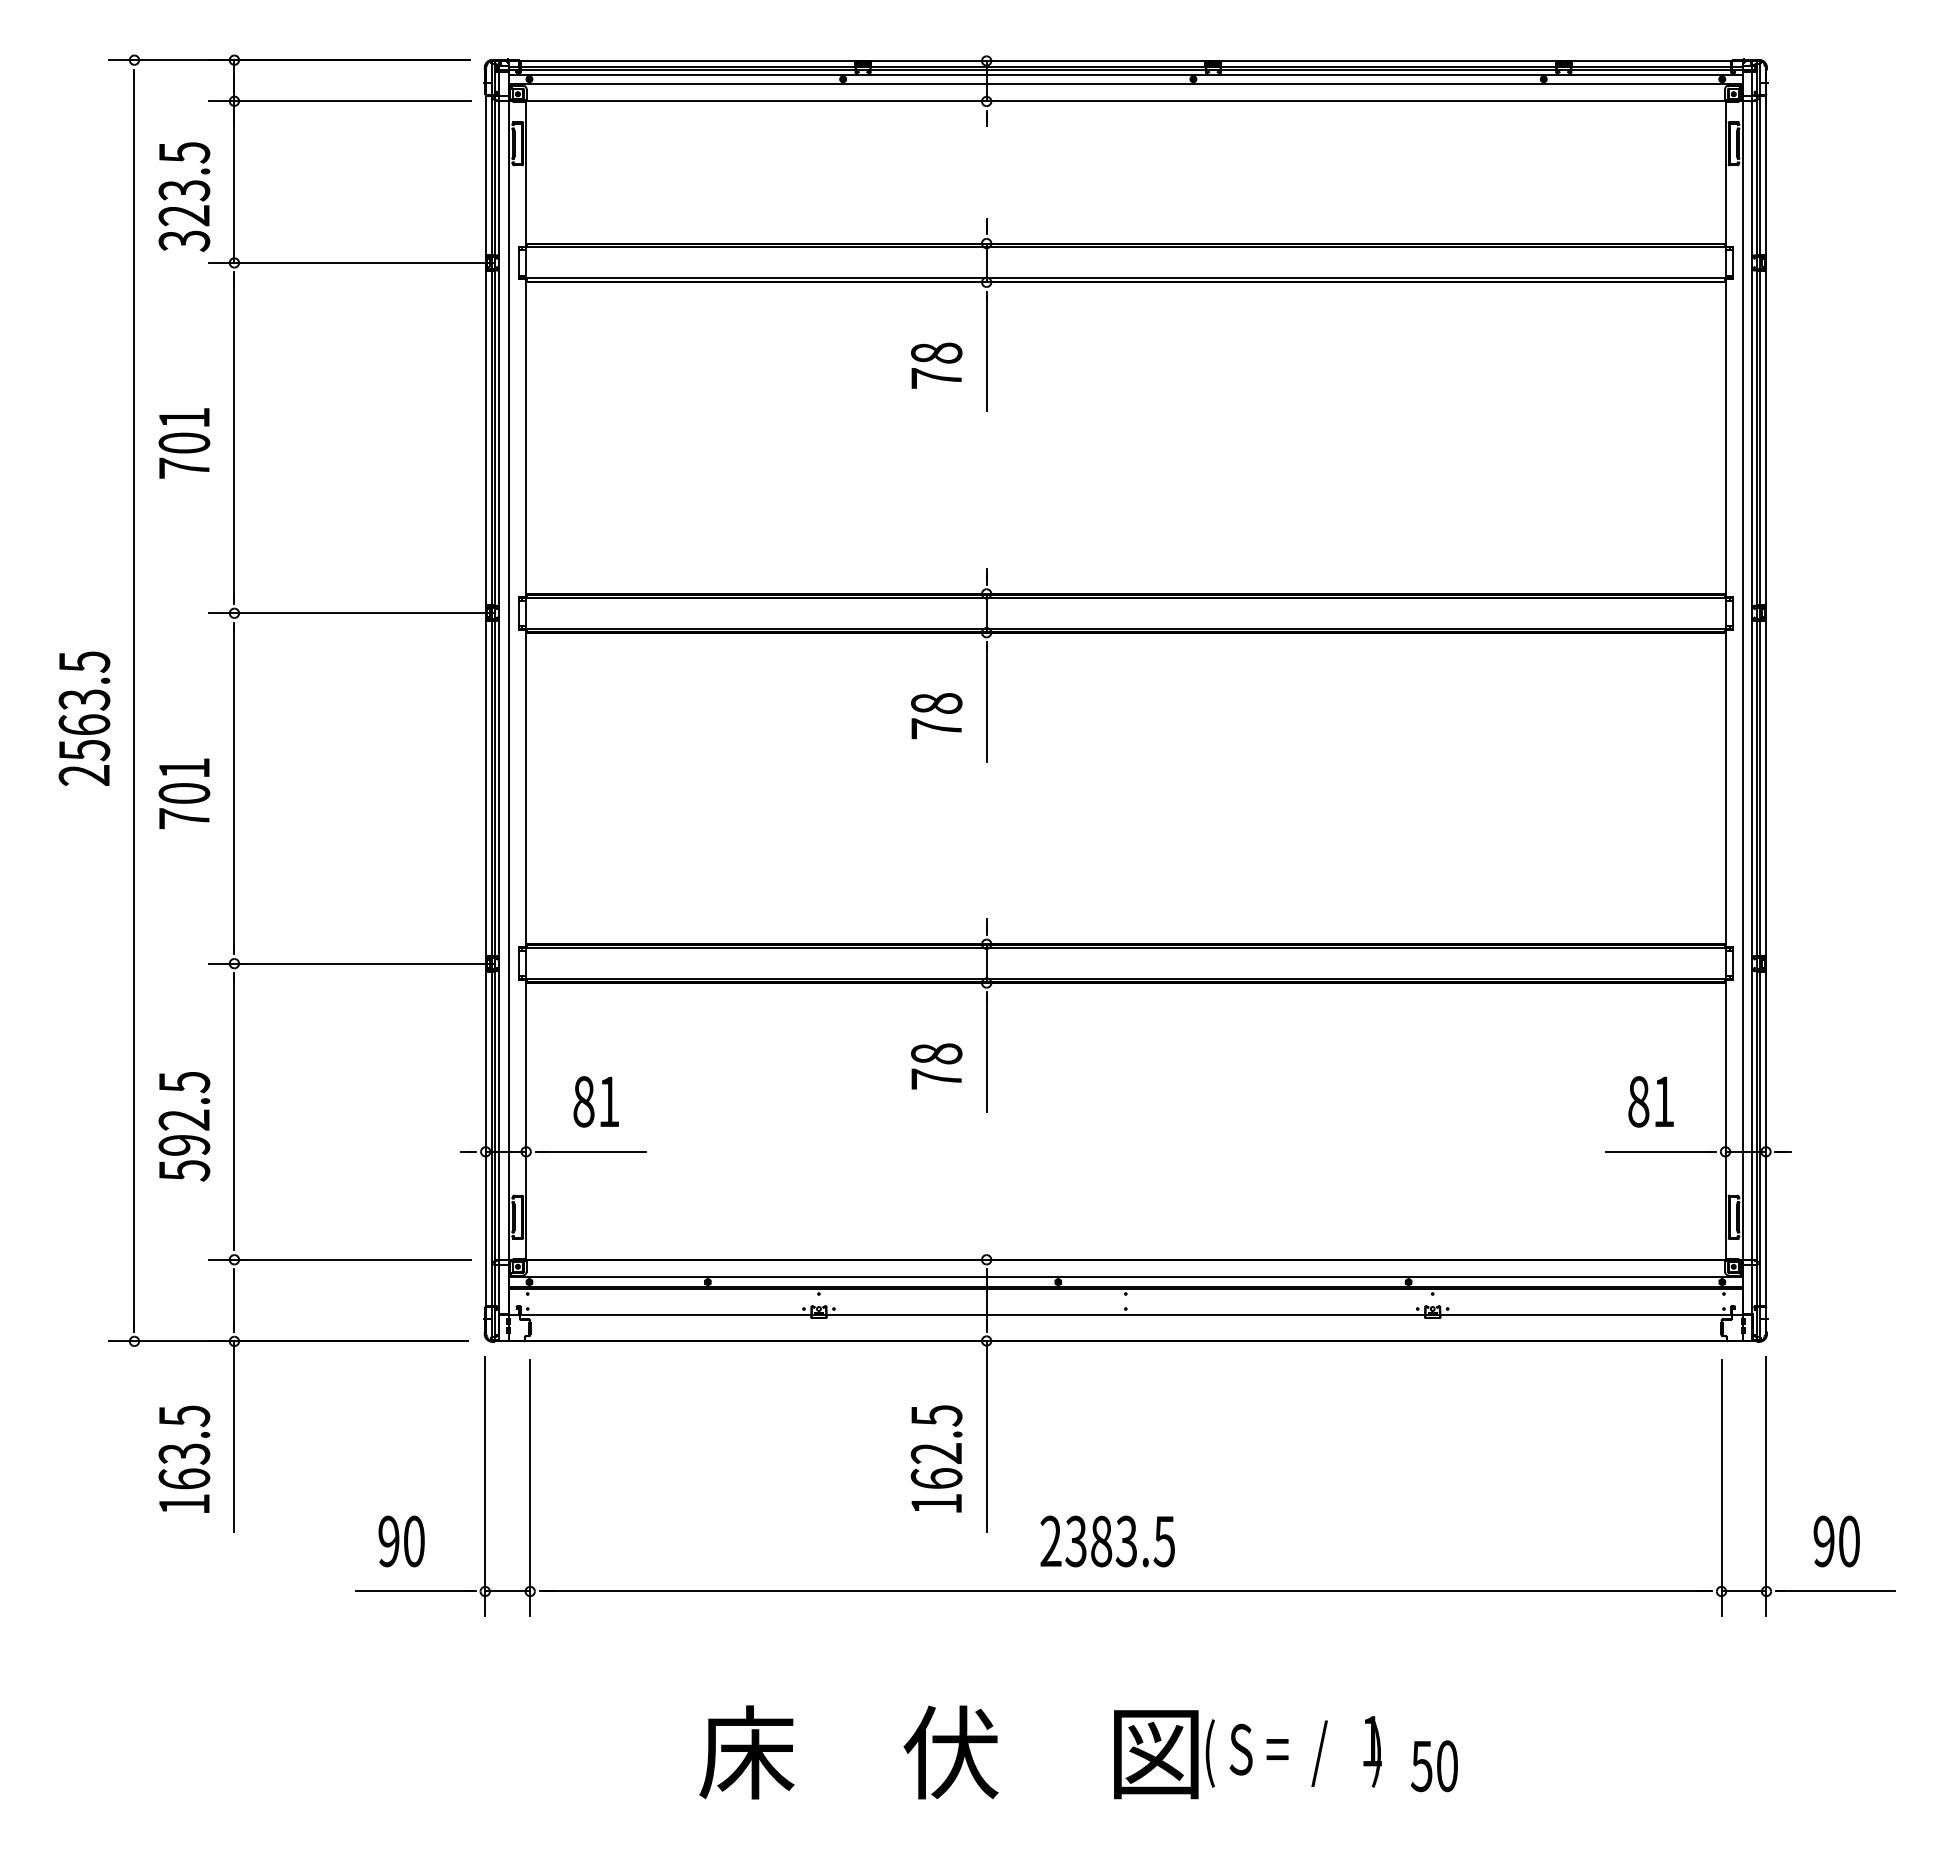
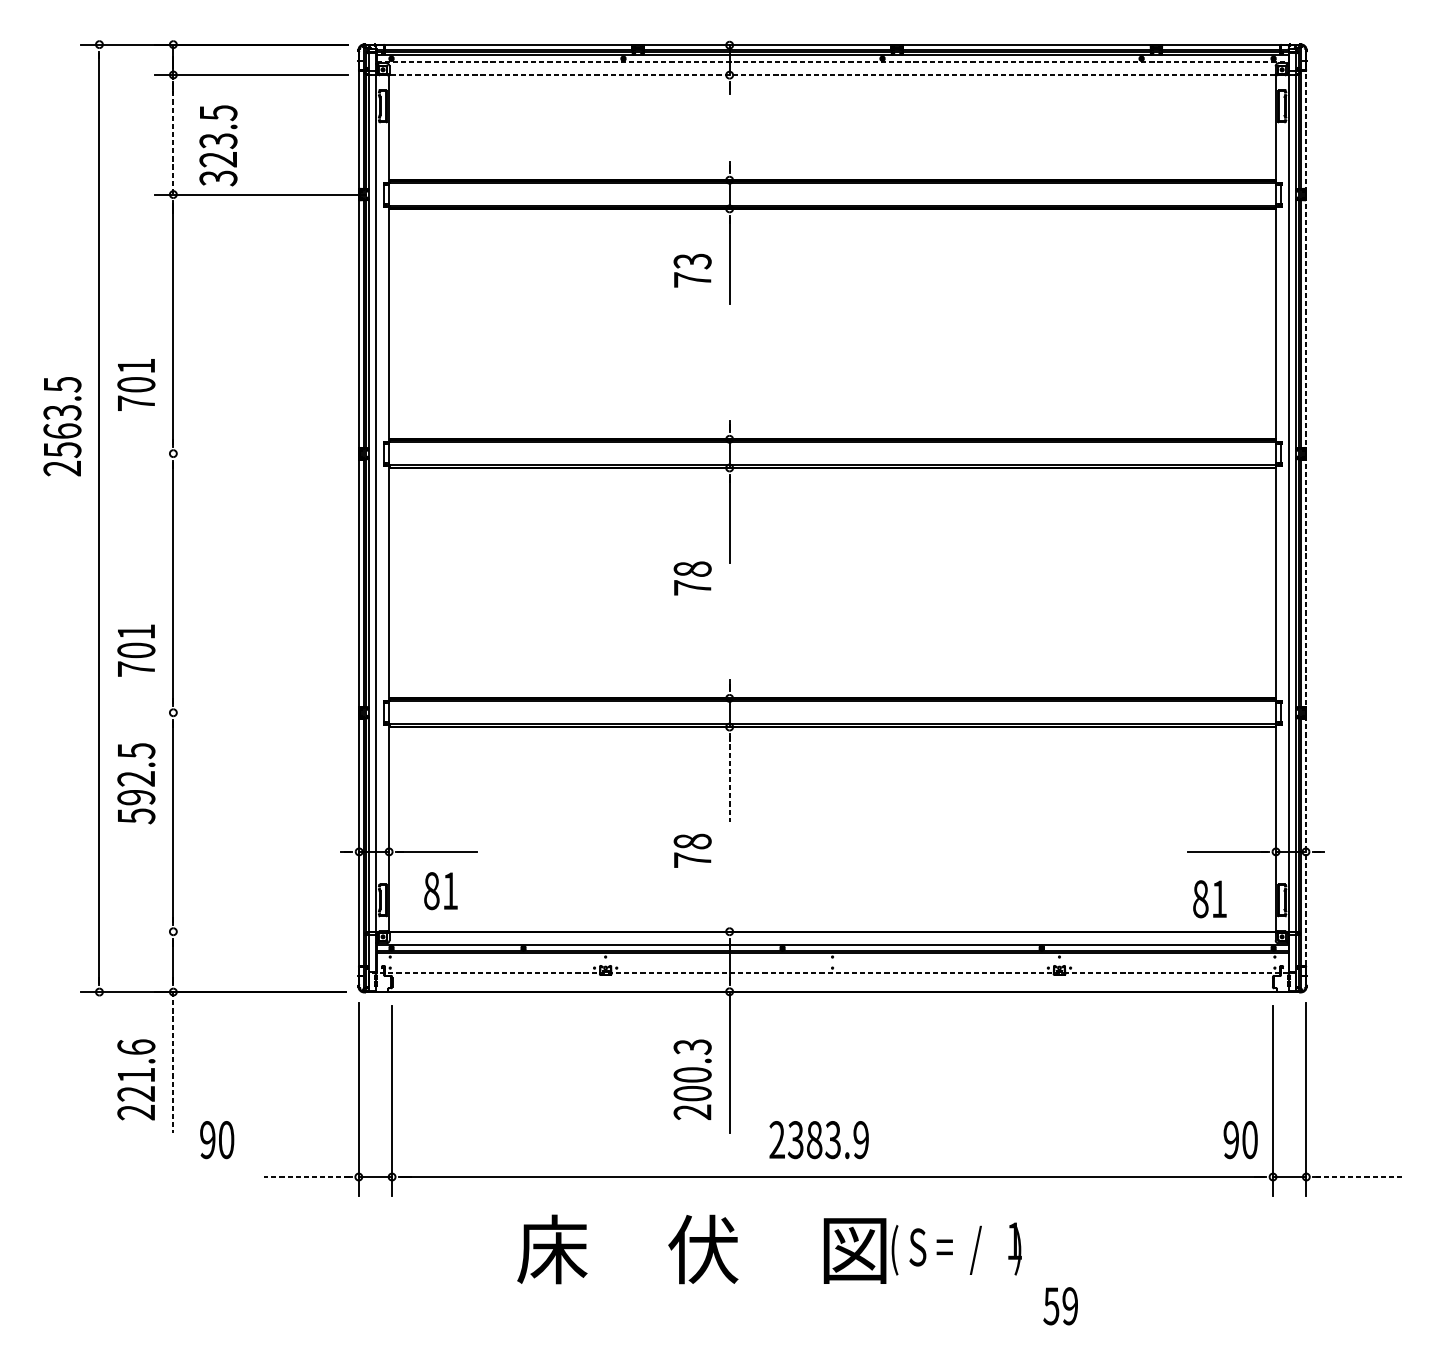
line: (1125, 83) -> (832, 61), solid -> dashed
line: (1126, 101) -> (833, 75), solid -> dashed
line: (234, 182) -> (173, 135), solid -> dashed
text: (184, 196) -> (218, 145), moved
text: (936, 353) -> (692, 261), 78 -> 73
text: (184, 443) -> (136, 385), moved
line: (351, 613) -> (259, 453), removed
line: (1765, 700) -> (1305, 518), solid -> dashed
text: (936, 716) -> (692, 578), moved
text: (84, 718) -> (62, 426), moved
text: (184, 793) -> (136, 650), moved
line: (351, 963) -> (259, 712), removed
line: (986, 1054) -> (729, 779), solid -> dashed
text: (936, 1066) -> (692, 850), moved
text: (595, 1101) -> (440, 890), moved
text: (1650, 1101) -> (1209, 898), moved
text: (184, 1126) -> (136, 783), moved
line: (339, 1259) -> (251, 931), removed
line: (1125, 1315) -> (832, 972), solid -> dashed
line: (234, 1437) -> (173, 1063), solid -> dashed
text: (184, 1459) -> (136, 1079), 163.5 -> 221.6
text: (936, 1459) -> (692, 1079), 162.5 -> 200.3
text: (401, 1541) -> (217, 1140), moved
text: (1163, 1541) -> (860, 1140), 2383.5 -> 2383.9
text: (1836, 1541) -> (1240, 1140), moved
line: (414, 1591) -> (306, 1177), solid -> dashed
line: (1837, 1591) -> (1358, 1177), solid -> dashed
text: (1040, 1752) -> (769, 1249), moved
text: (1446, 1766) -> (1069, 1306), 50 -> 59

